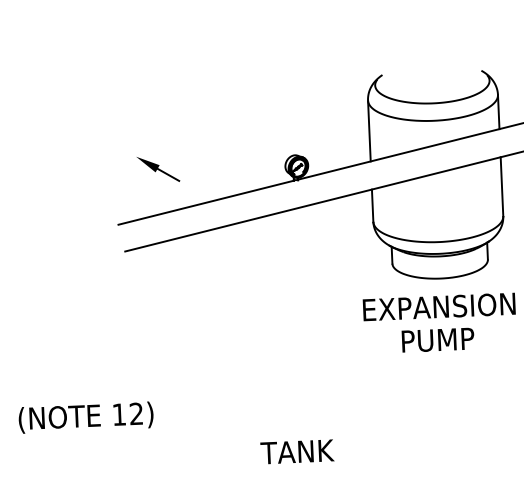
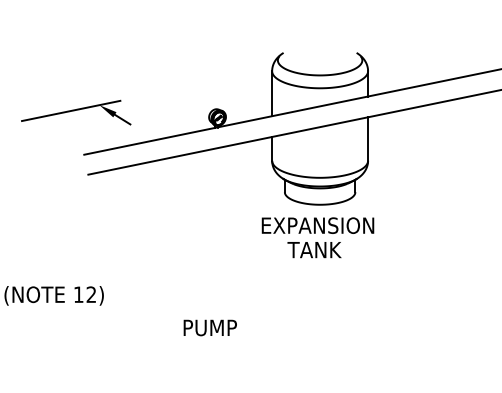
line: (98, 165) -> (71, 110), added
text: (436, 340) -> (314, 250), PUMP -> TANK
text: (296, 451) -> (208, 327), TANK -> PUMP

